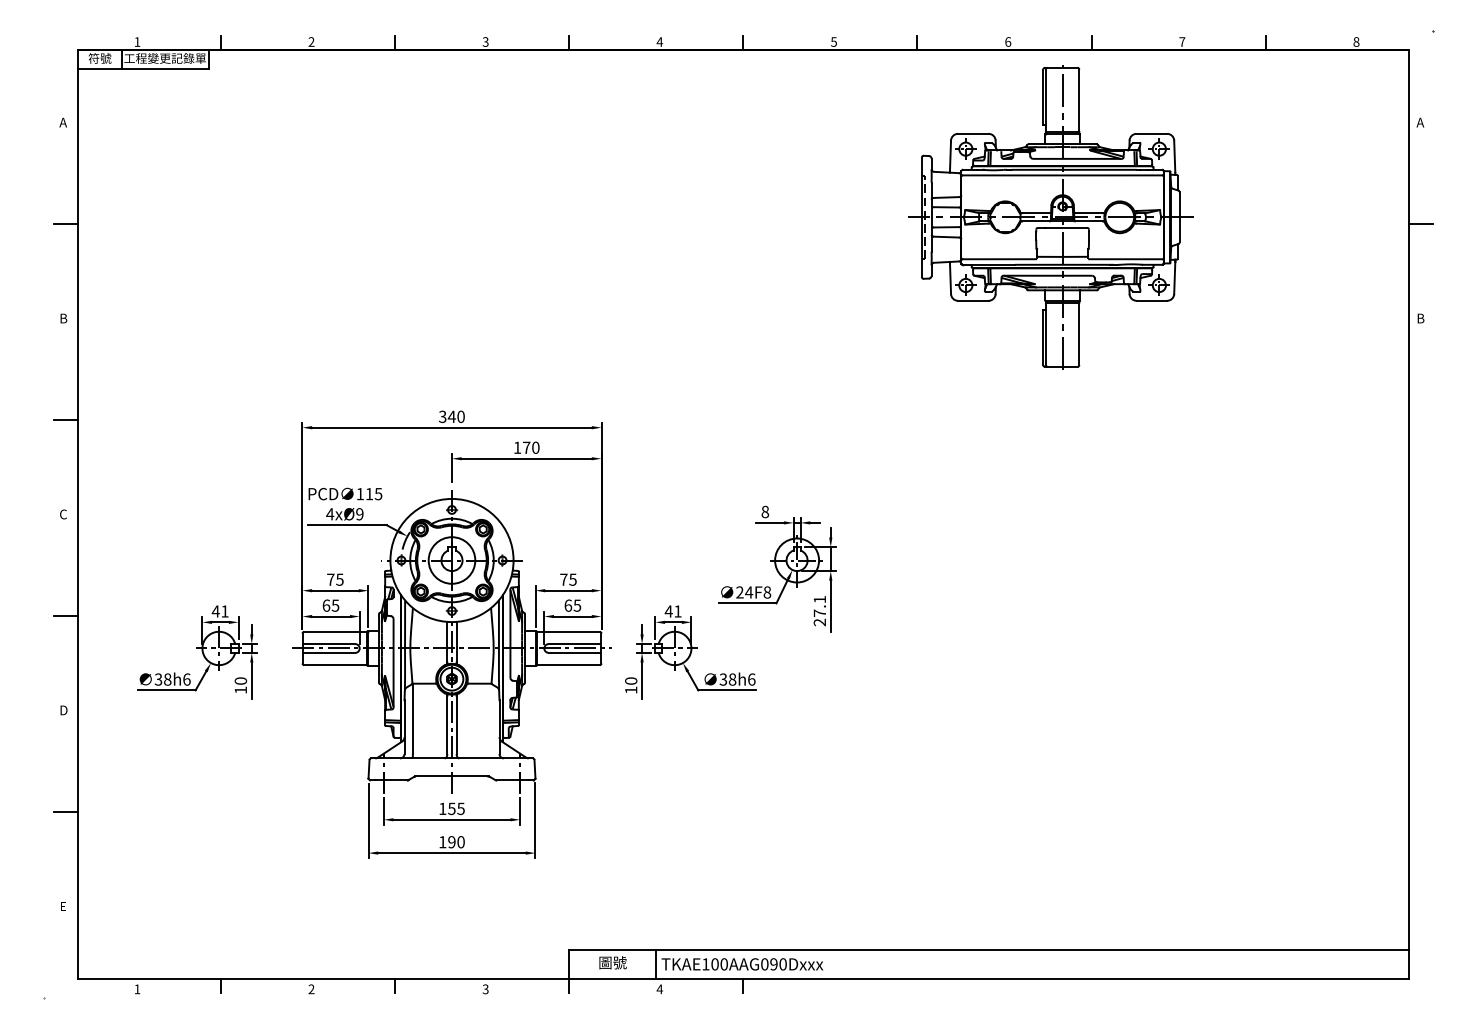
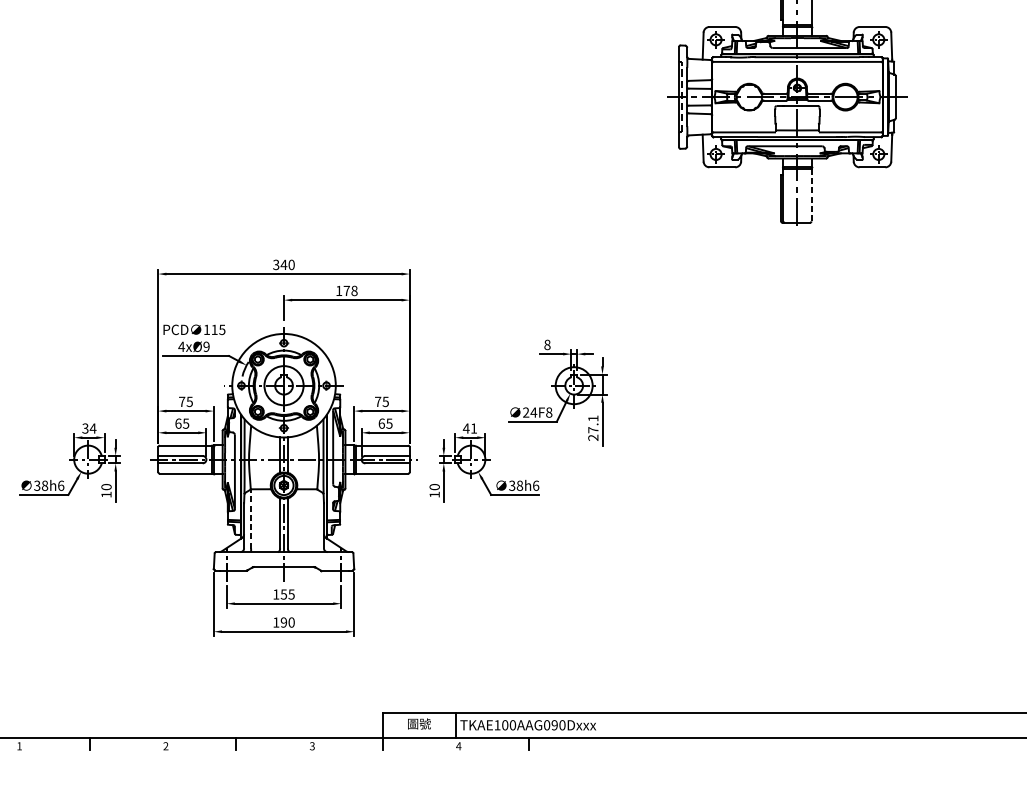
line: (1079, 334) -> (811, 195), solid -> dashed
text: (535, 447) -> (354, 290), 170 -> 178
text: (220, 611) -> (89, 428), 41 -> 34
line: (412, 718) -> (250, 518), solid -> dashed

